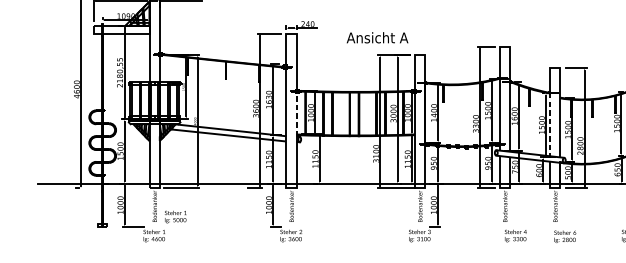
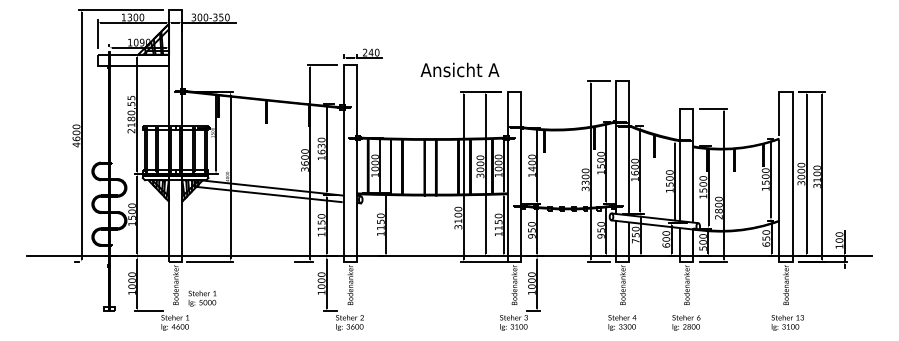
line: (296, 114) -> (356, 167), dashed -> solid
line: (550, 125) -> (680, 181), dashed -> solid
text: (515, 235) -> (622, 322), moved
text: (565, 236) -> (686, 322), moved

